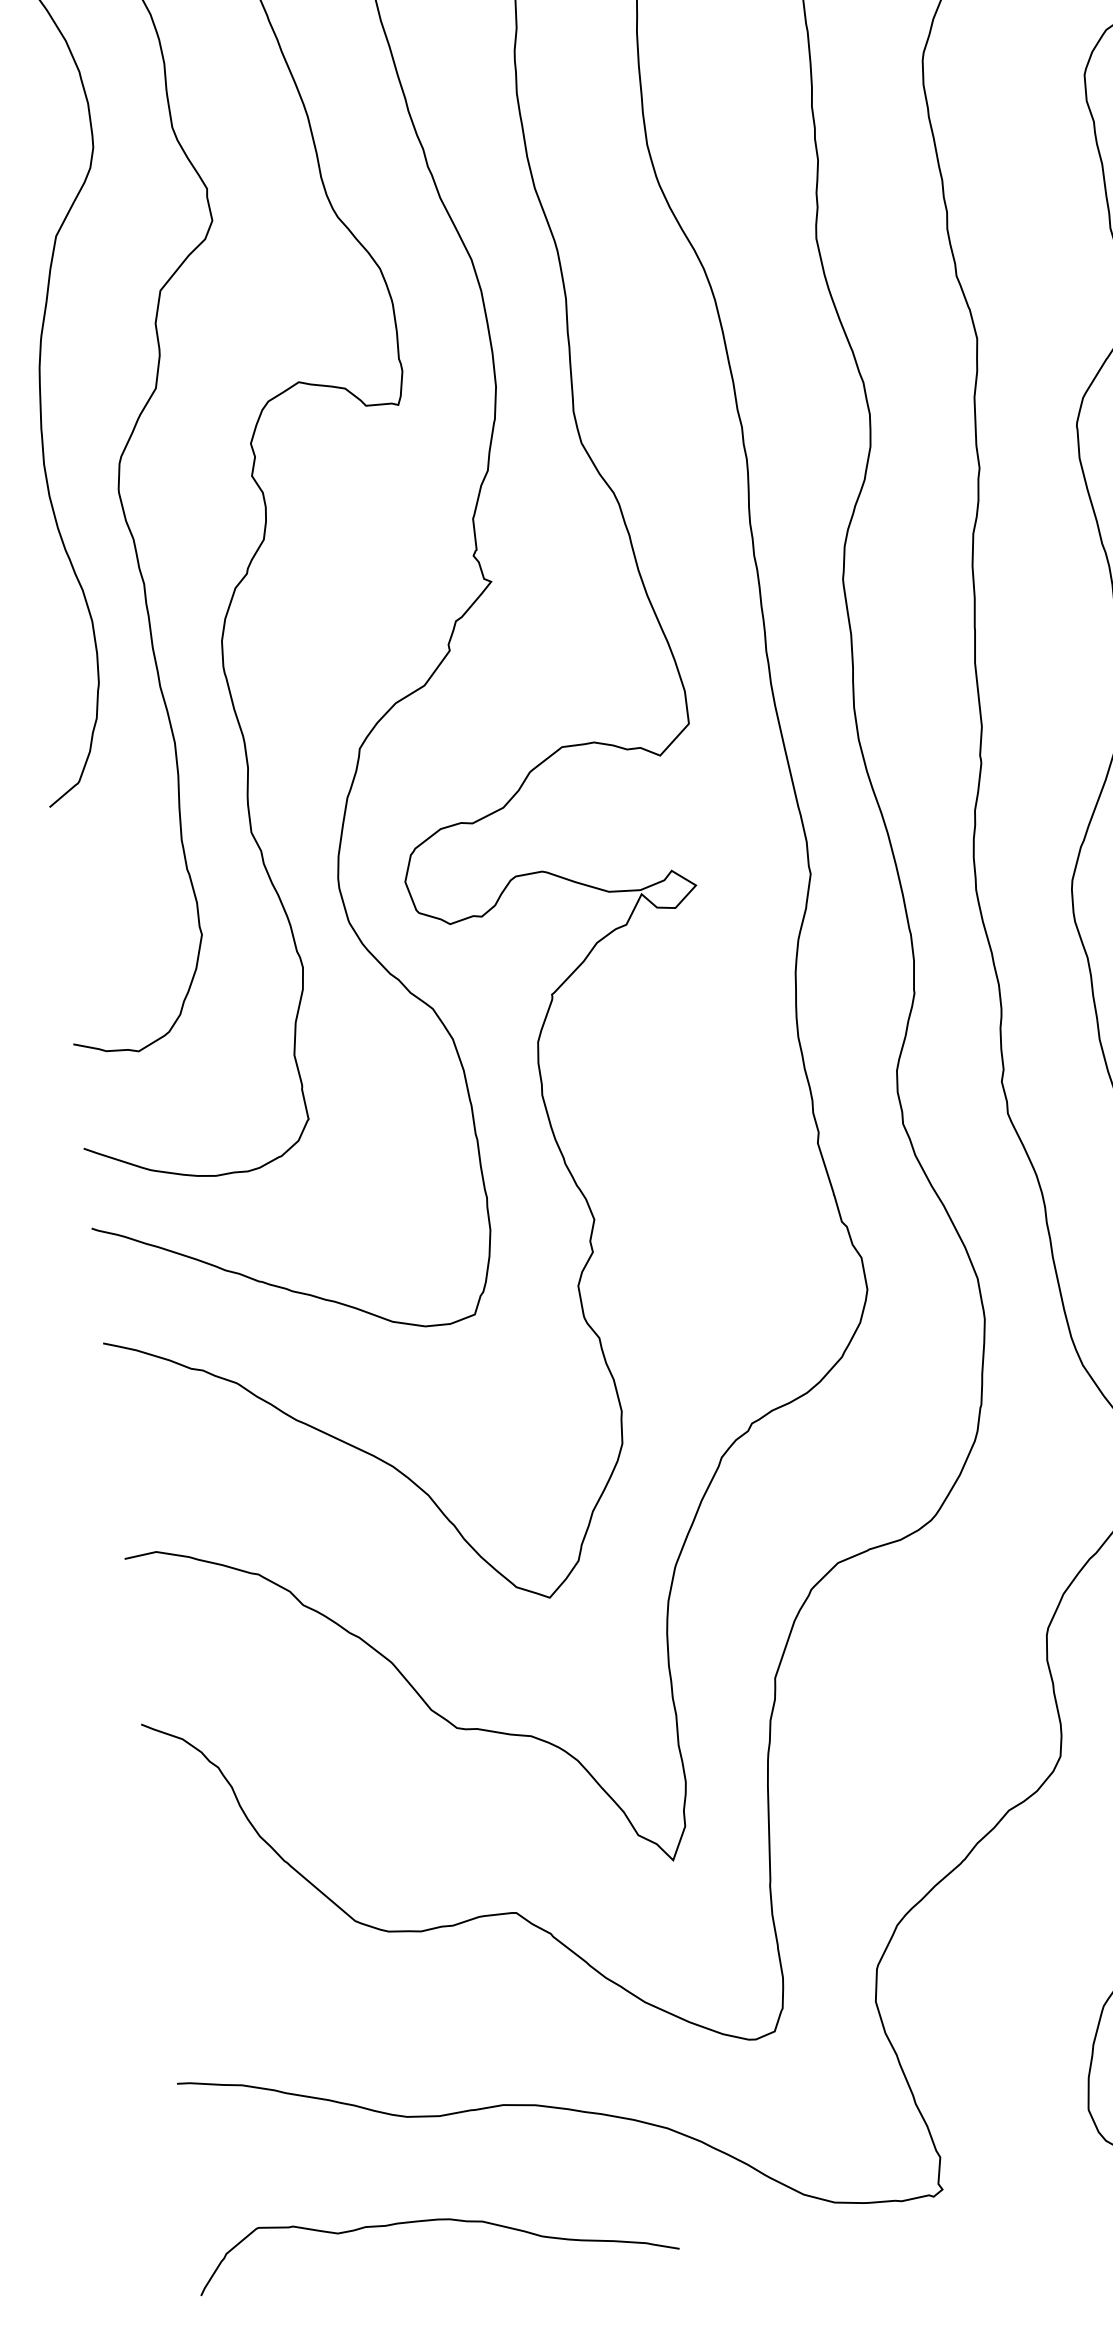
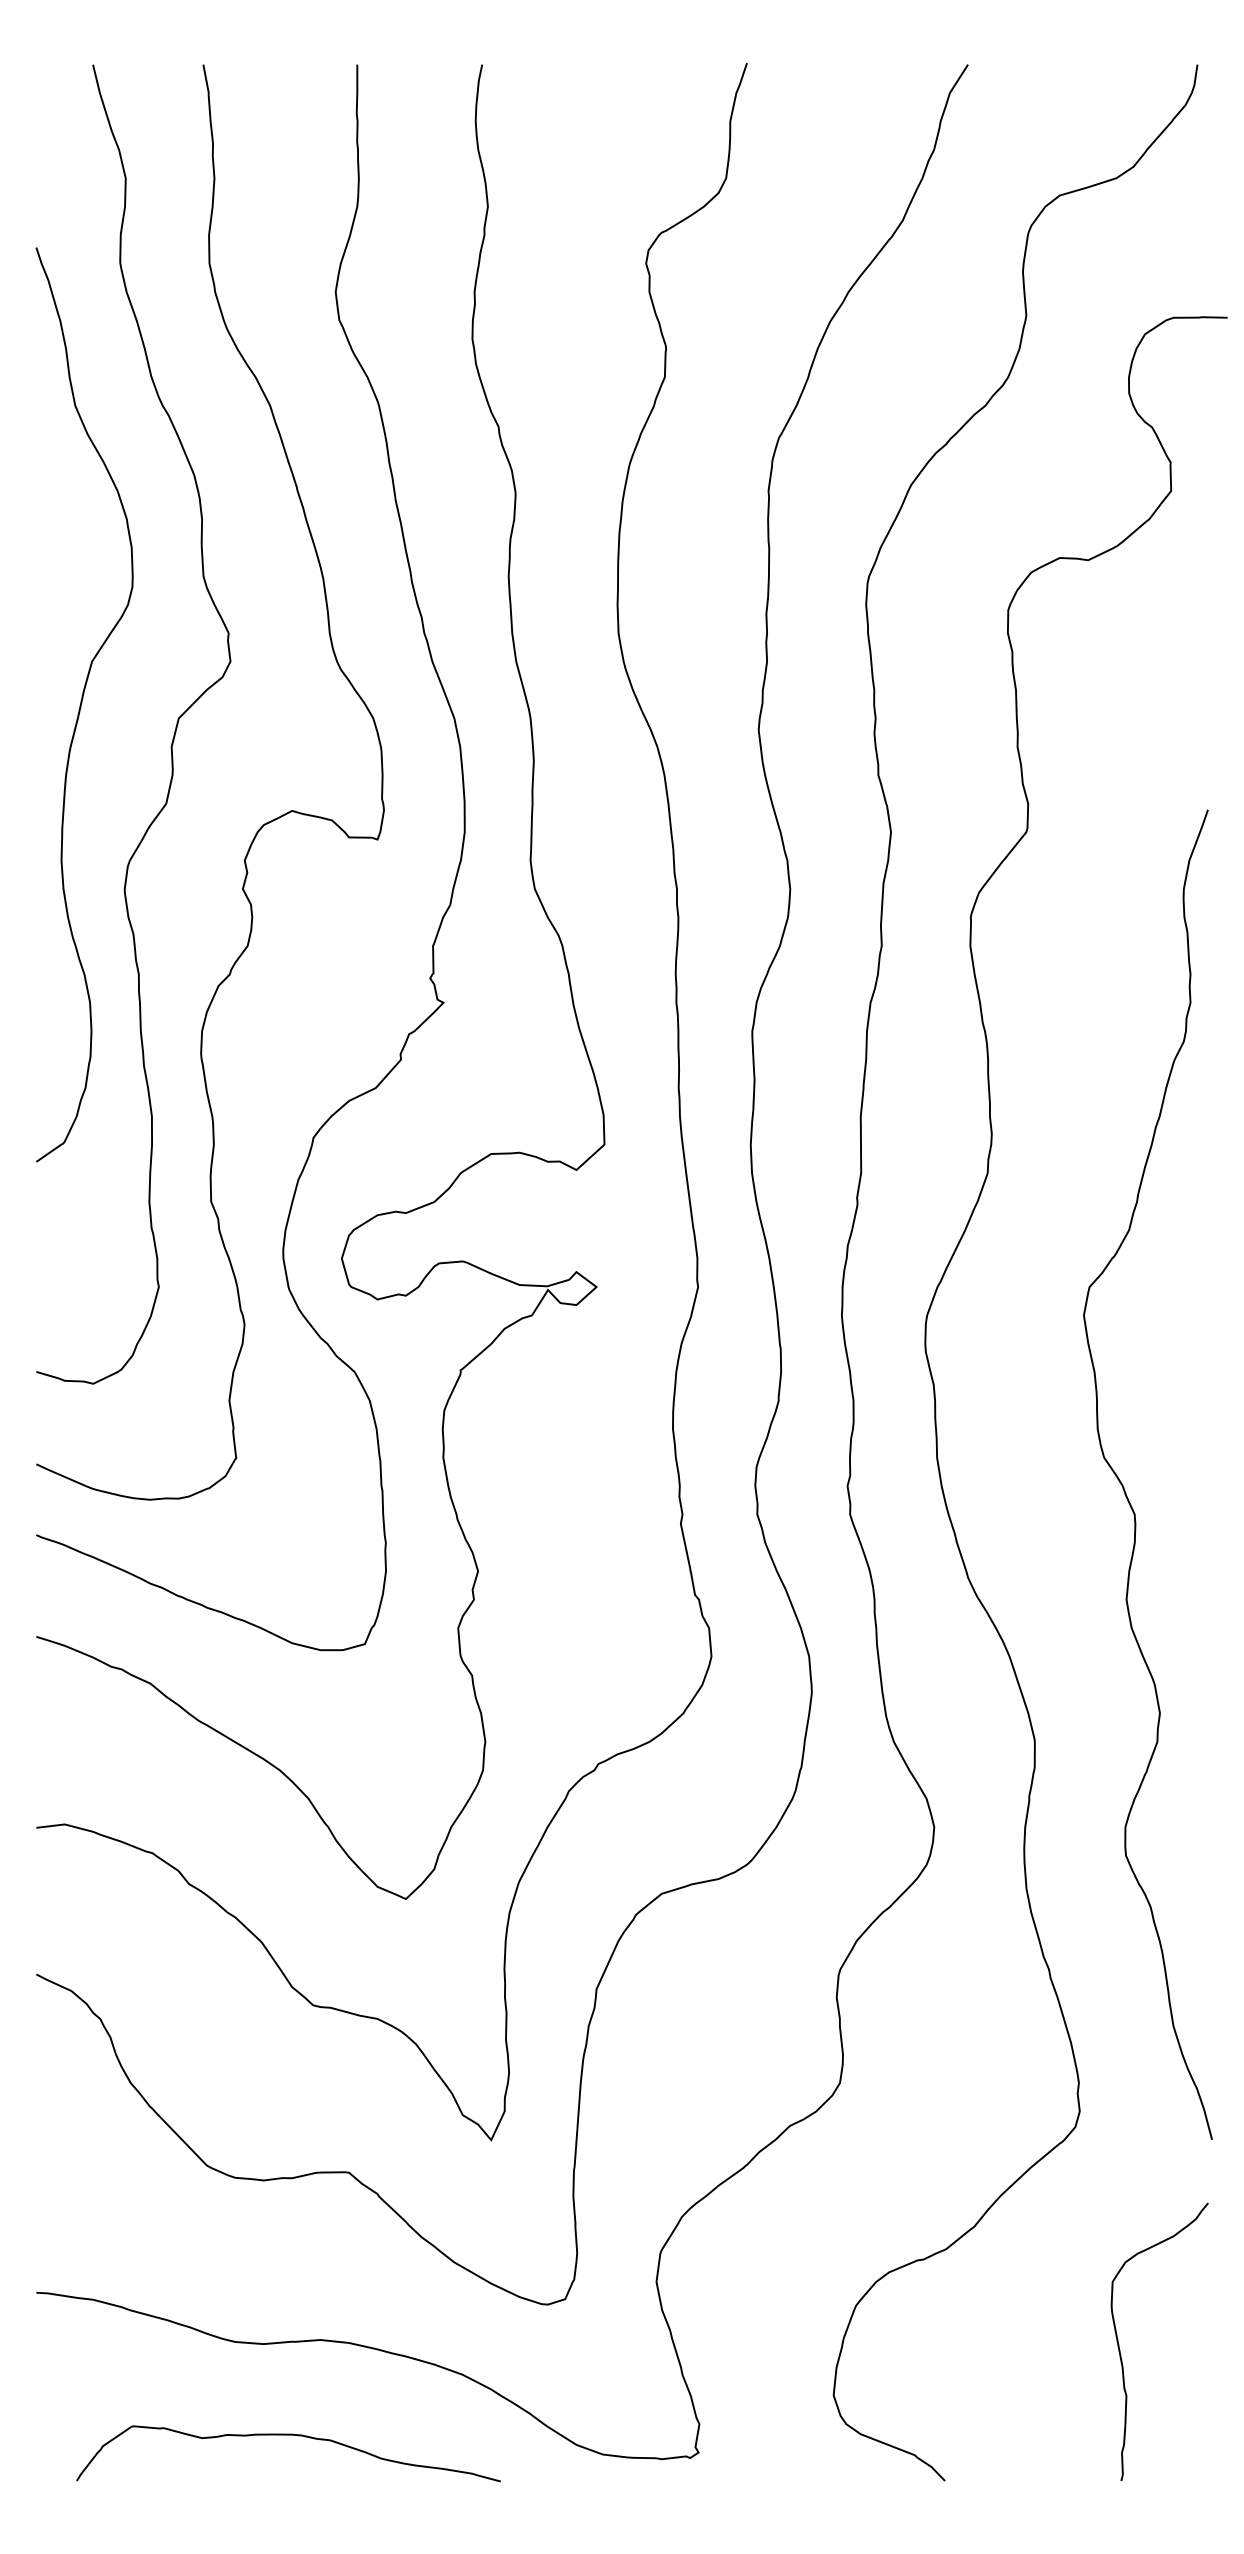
curve: (434, 2220) -> (288, 2435), moved

